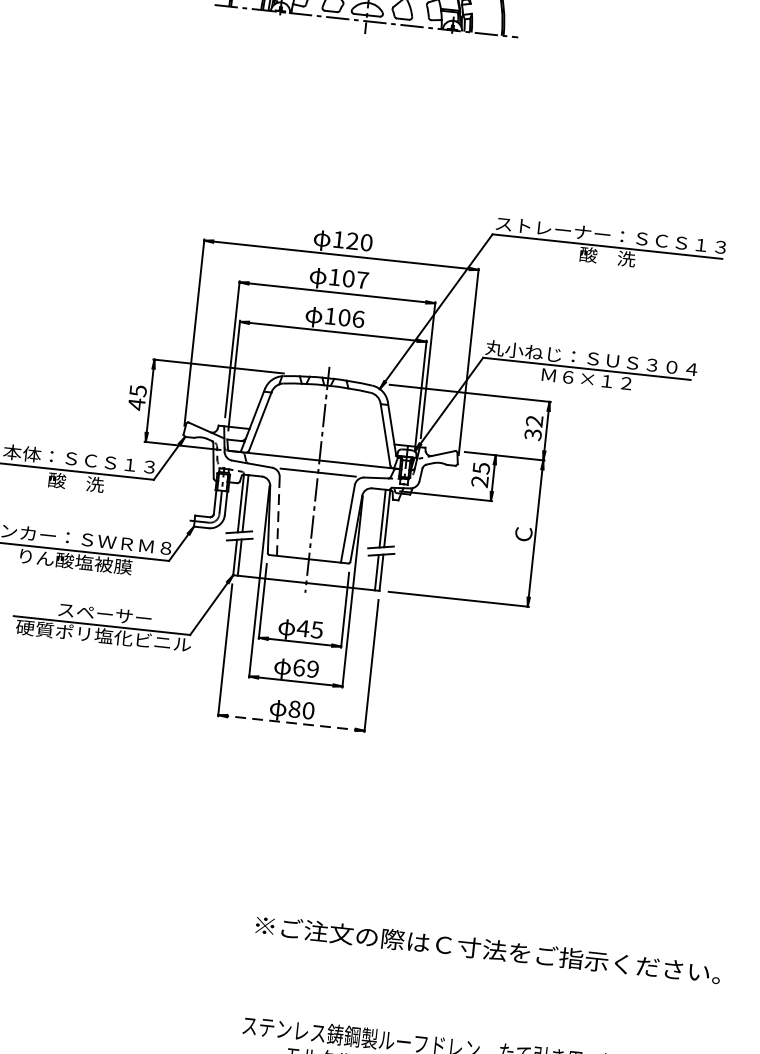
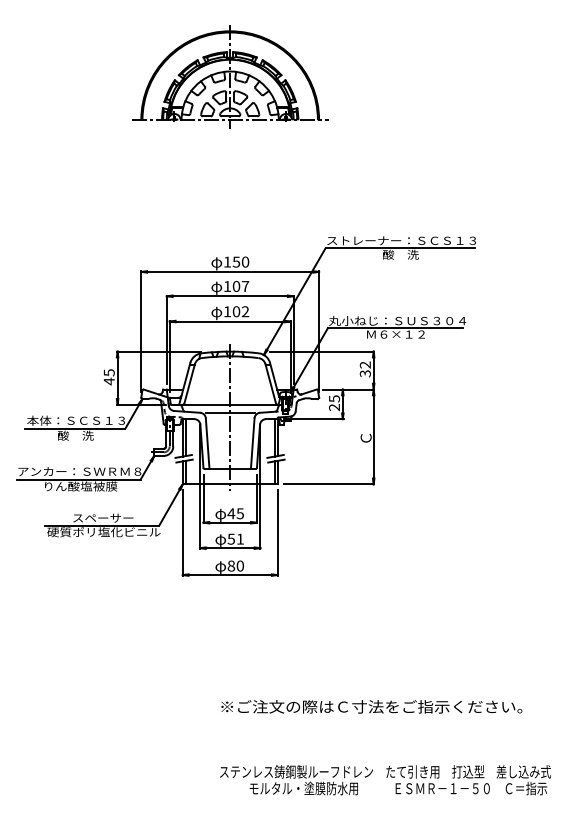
text: (352, 240) -> (236, 261), 120 -> 150
text: (358, 318) -> (245, 311), 106 -> 102
line: (277, 517) -> (207, 444), dashed -> solid
text: (305, 667) -> (235, 538), 69 -> 51
line: (291, 723) -> (230, 575), dashed -> solid

